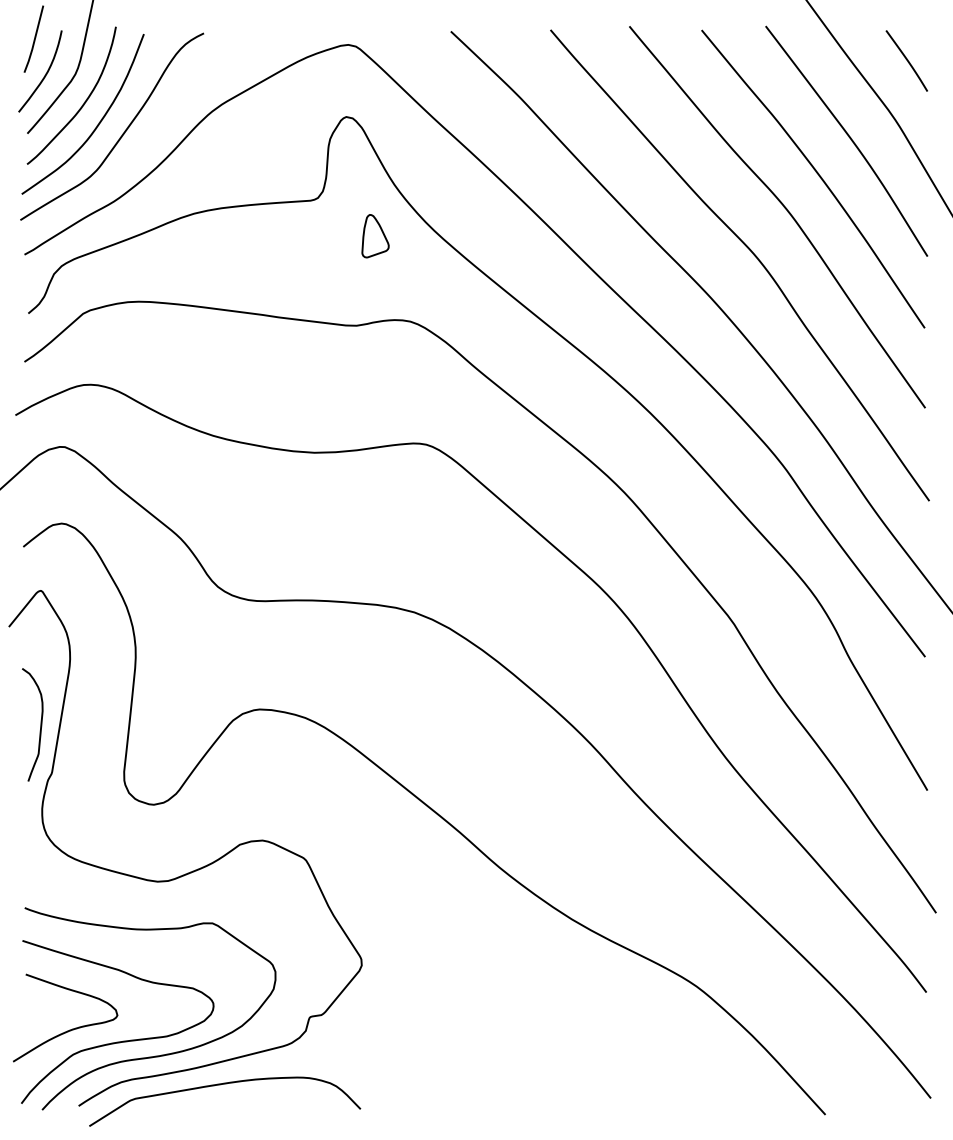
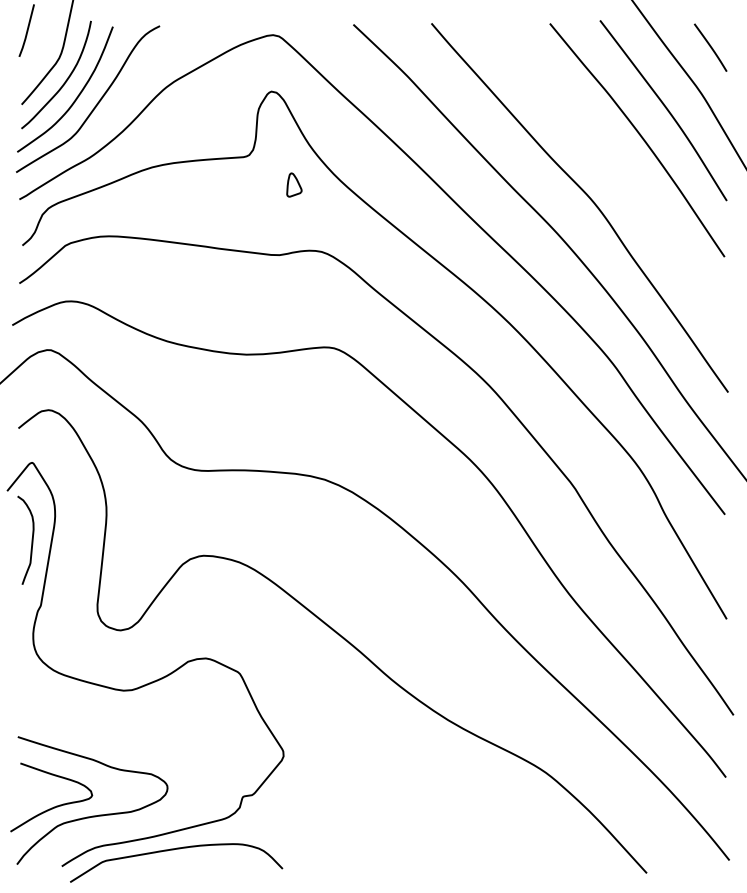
curve: (45, 73) -> (35, 57), removed
curve: (787, 212) -> (617, 166), removed
part: (375, 236) -> (294, 185), size x0.7
curve: (40, 724) -> (31, 540), moved
curve: (155, 1055) -> (122, 826), removed

